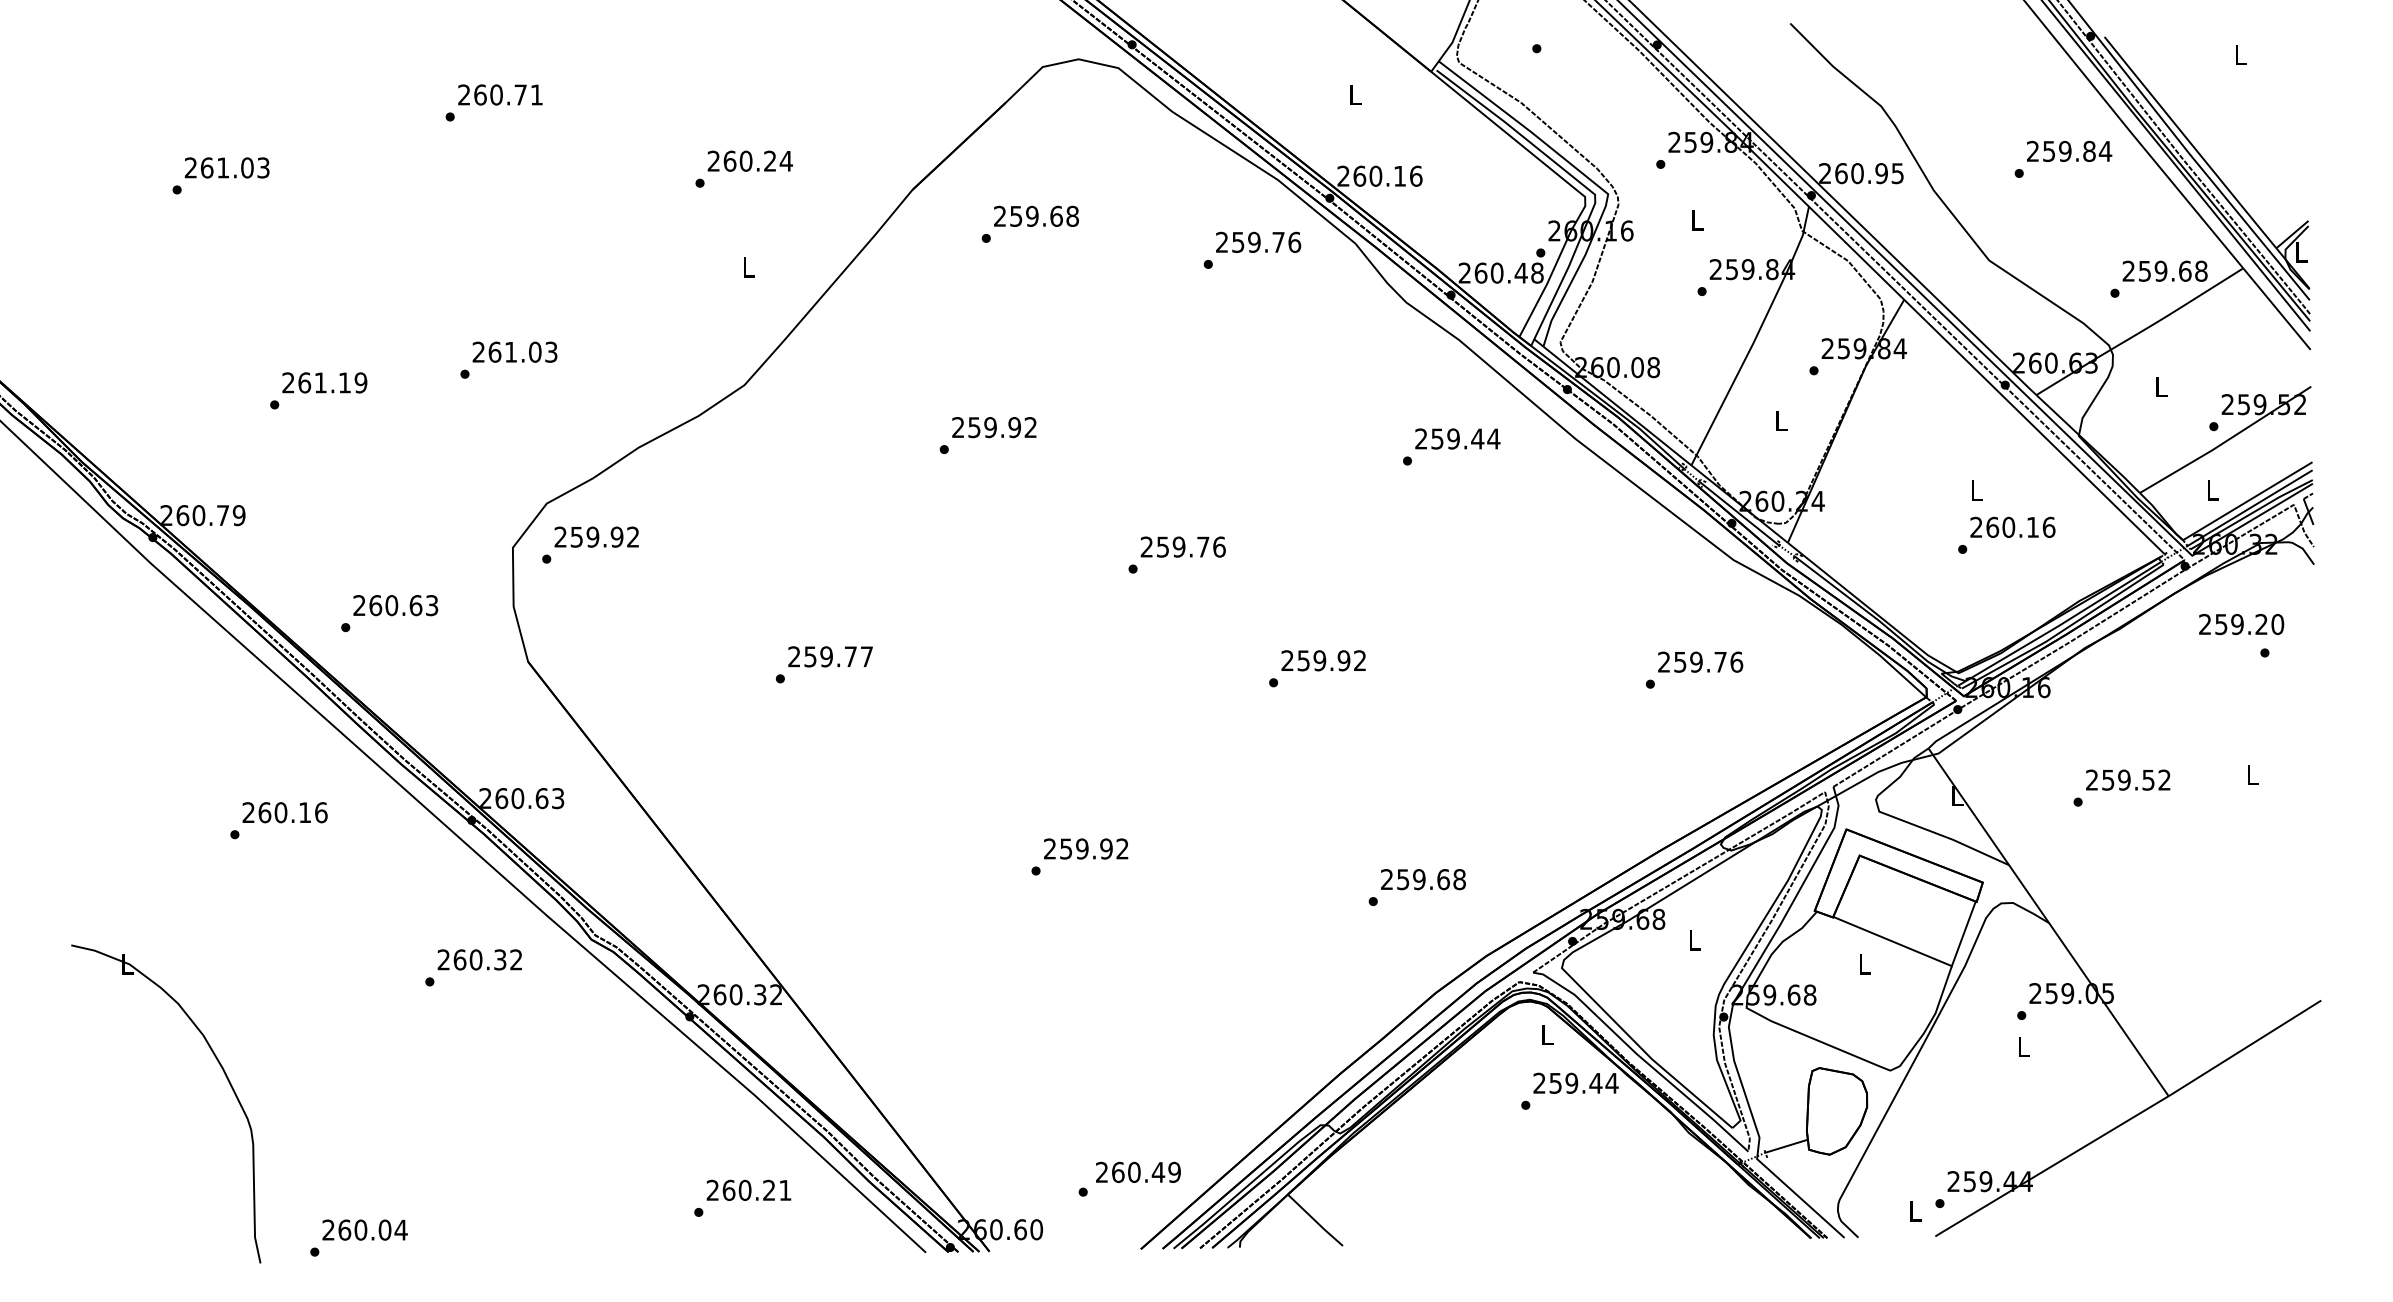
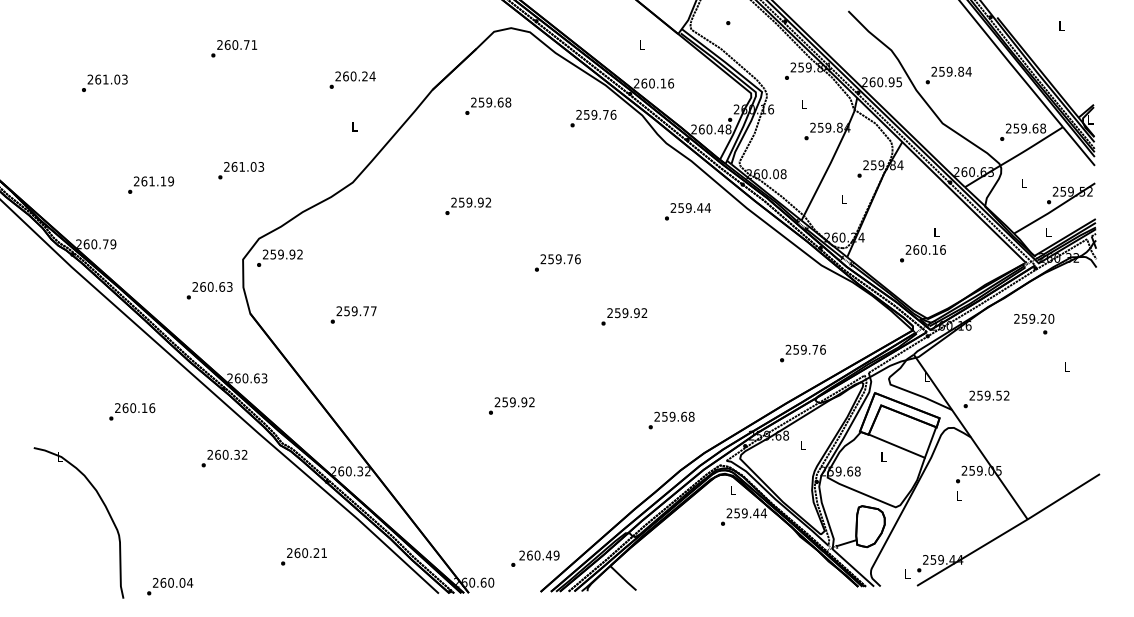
text: (2062, 159) -> (948, 75), moved
text: (2005, 534) -> (922, 253), moved
text: (389, 613) -> (209, 290), moved
text: (2242, 636) -> (1034, 324), moved
text: (824, 663) -> (353, 314), moved
text: (1693, 669) -> (802, 353), moved
text: (2121, 788) -> (986, 399), moved
text: (279, 819) -> (132, 411), moved
text: (741, 1197) -> (303, 556), moved

